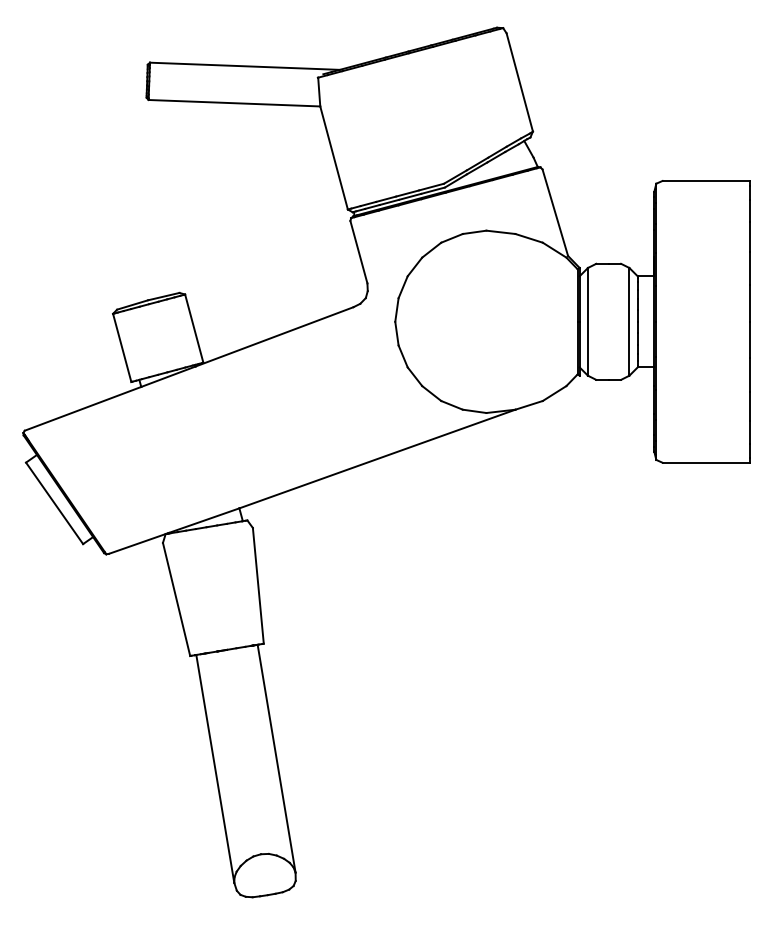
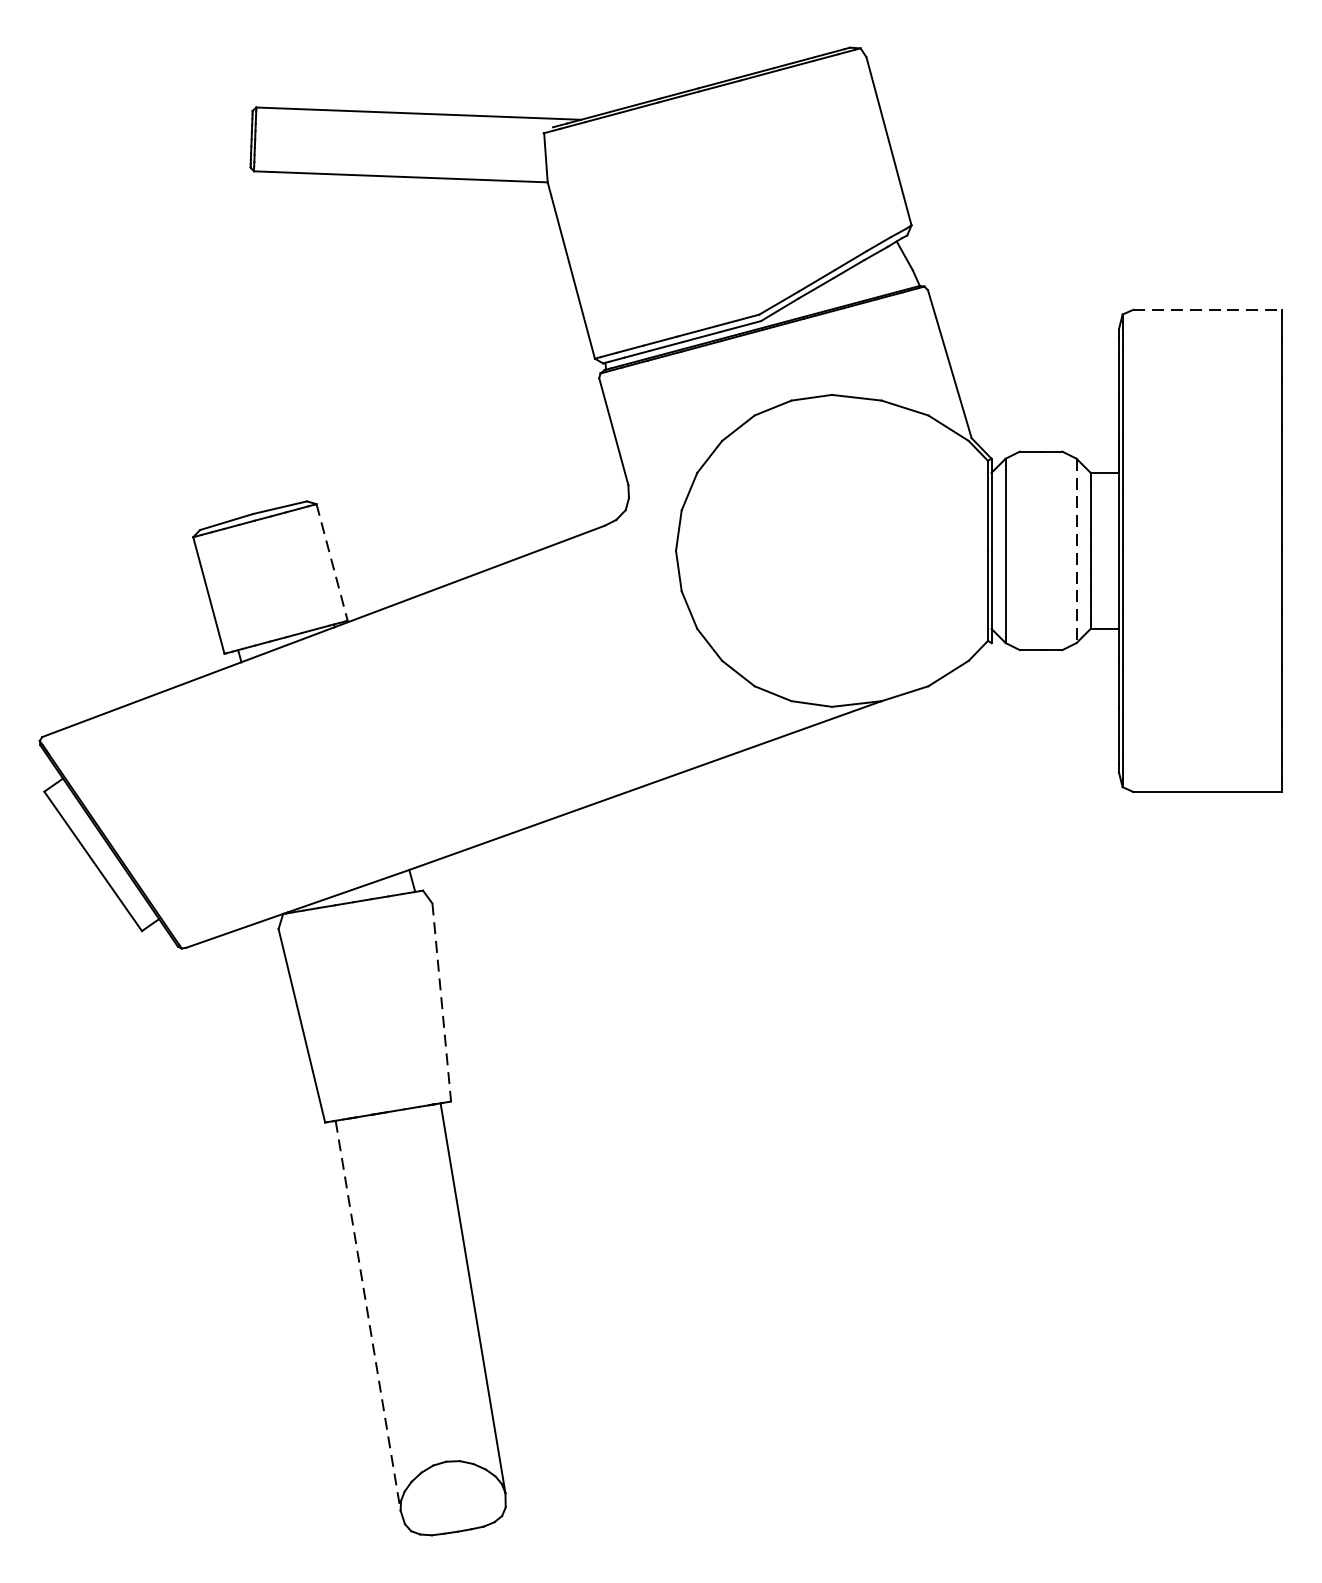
line: (706, 180) -> (1208, 309), solid -> dashed
line: (629, 321) -> (1076, 550), solid -> dashed
line: (194, 329) -> (332, 563), solid -> dashed
line: (258, 586) -> (442, 1003), solid -> dashed
line: (215, 769) -> (368, 1316), solid -> dashed

